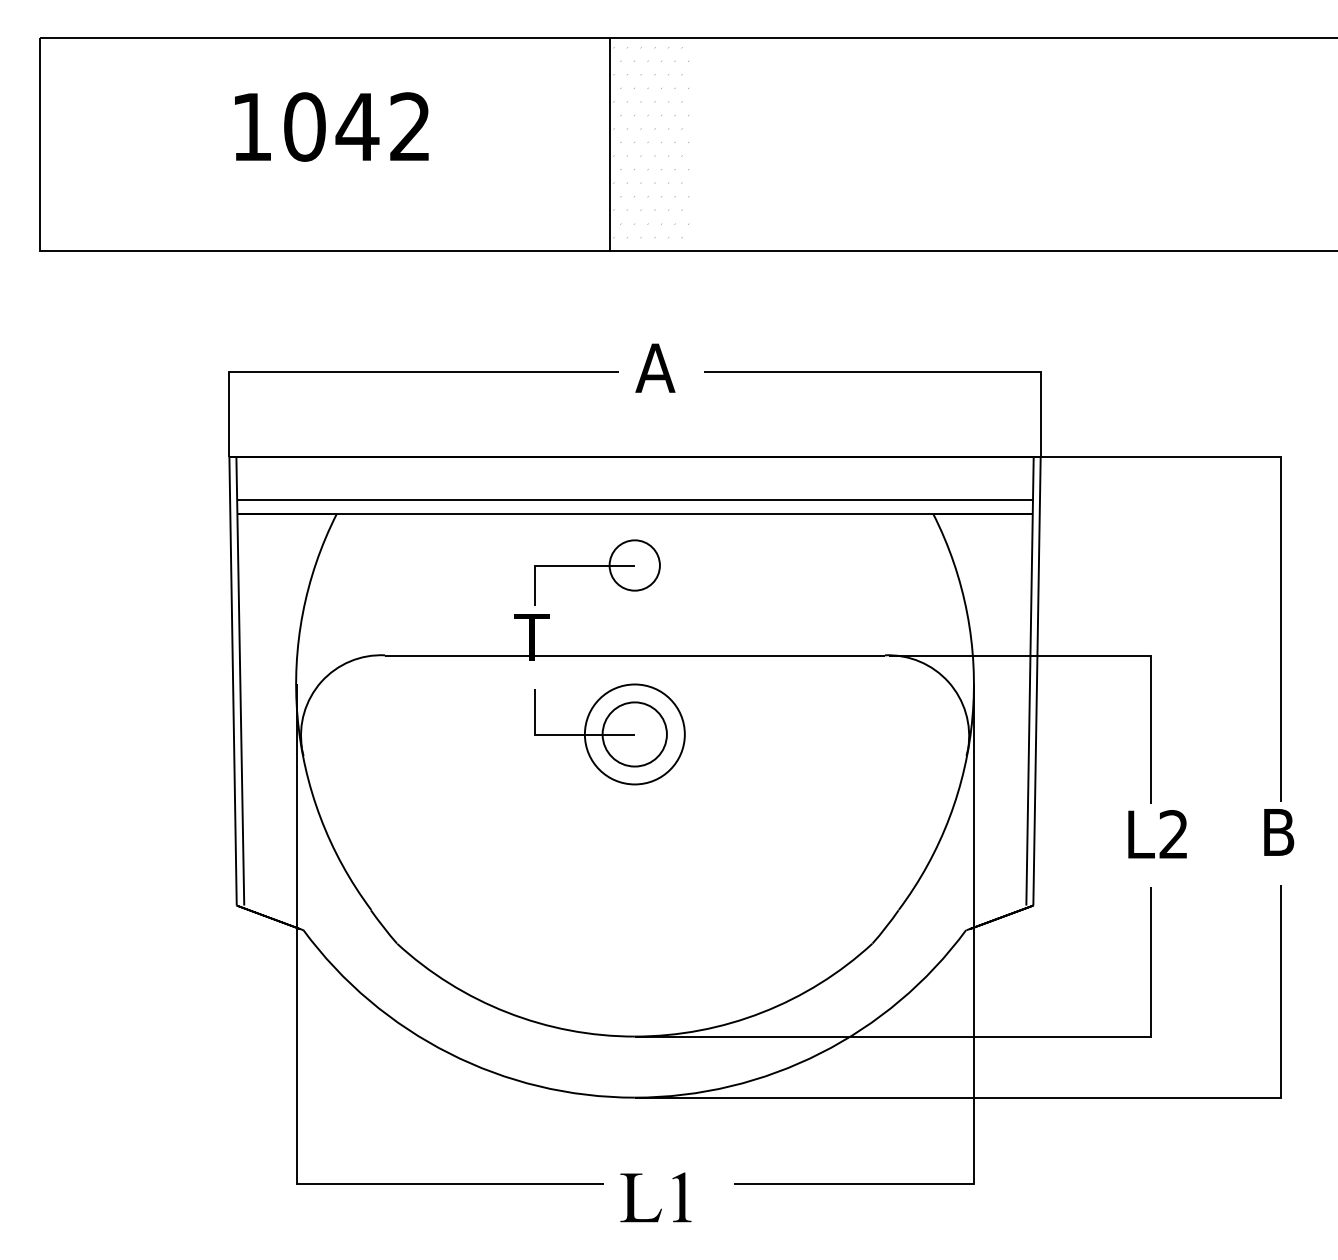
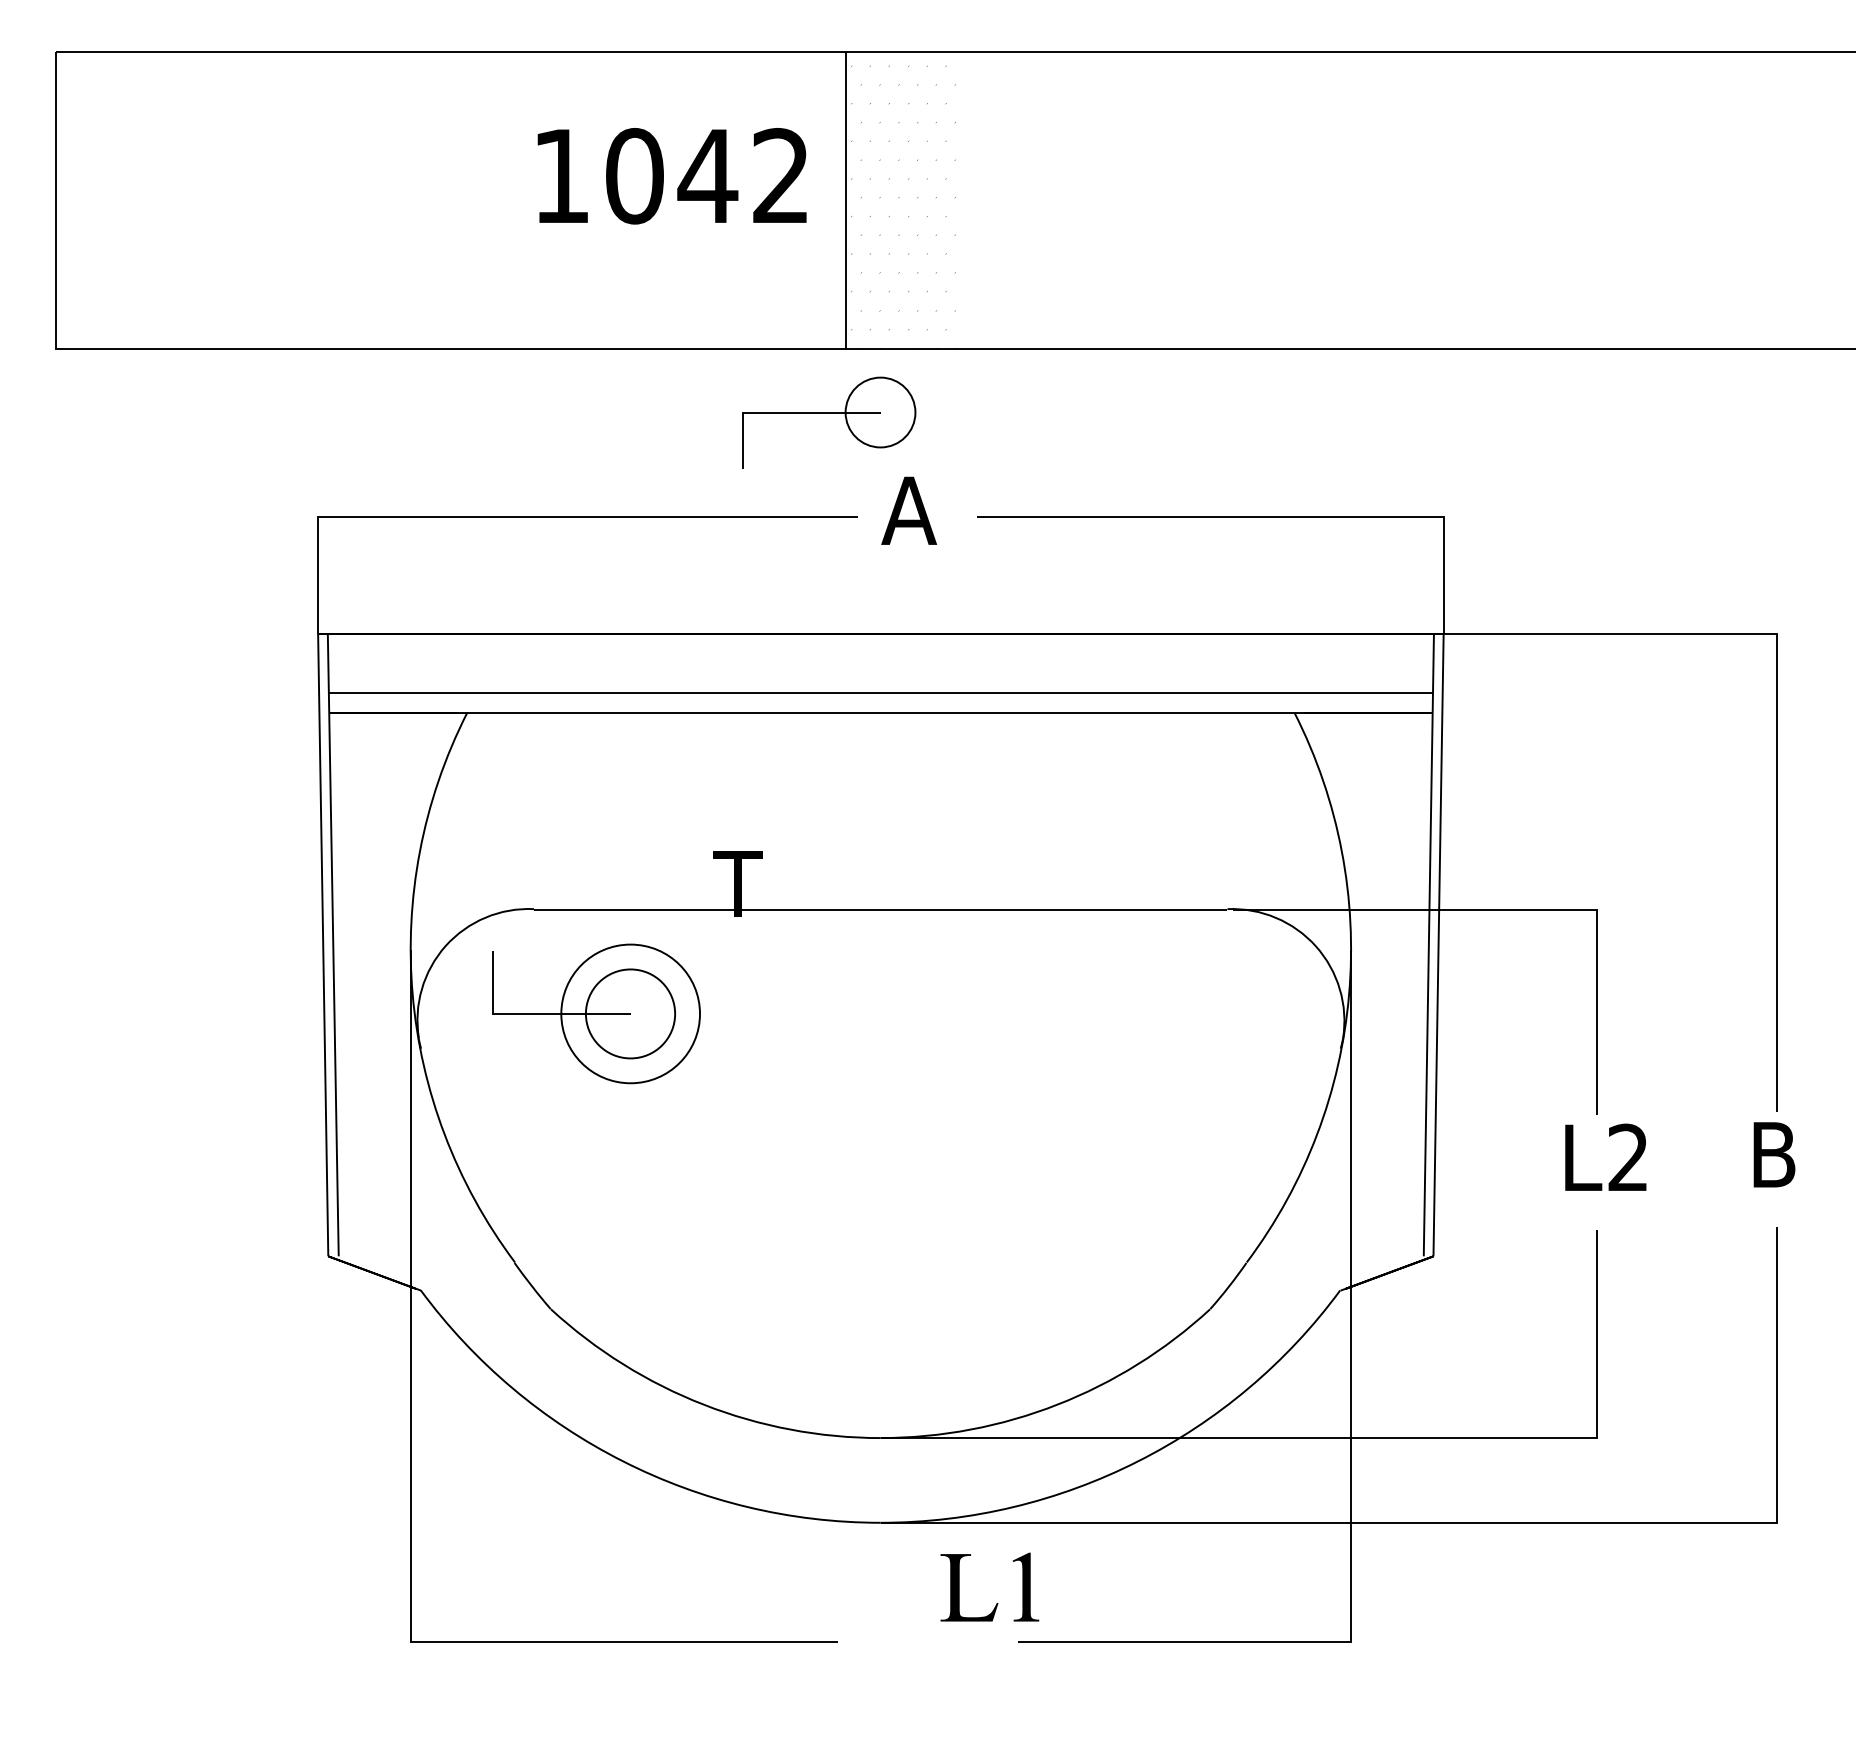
text: (331, 127) -> (671, 176), moved
part: (598, 566) -> (829, 413), moved
part: (610, 734) -> (596, 1013), moved
part: (660, 1209) -> (996, 1603), moved

